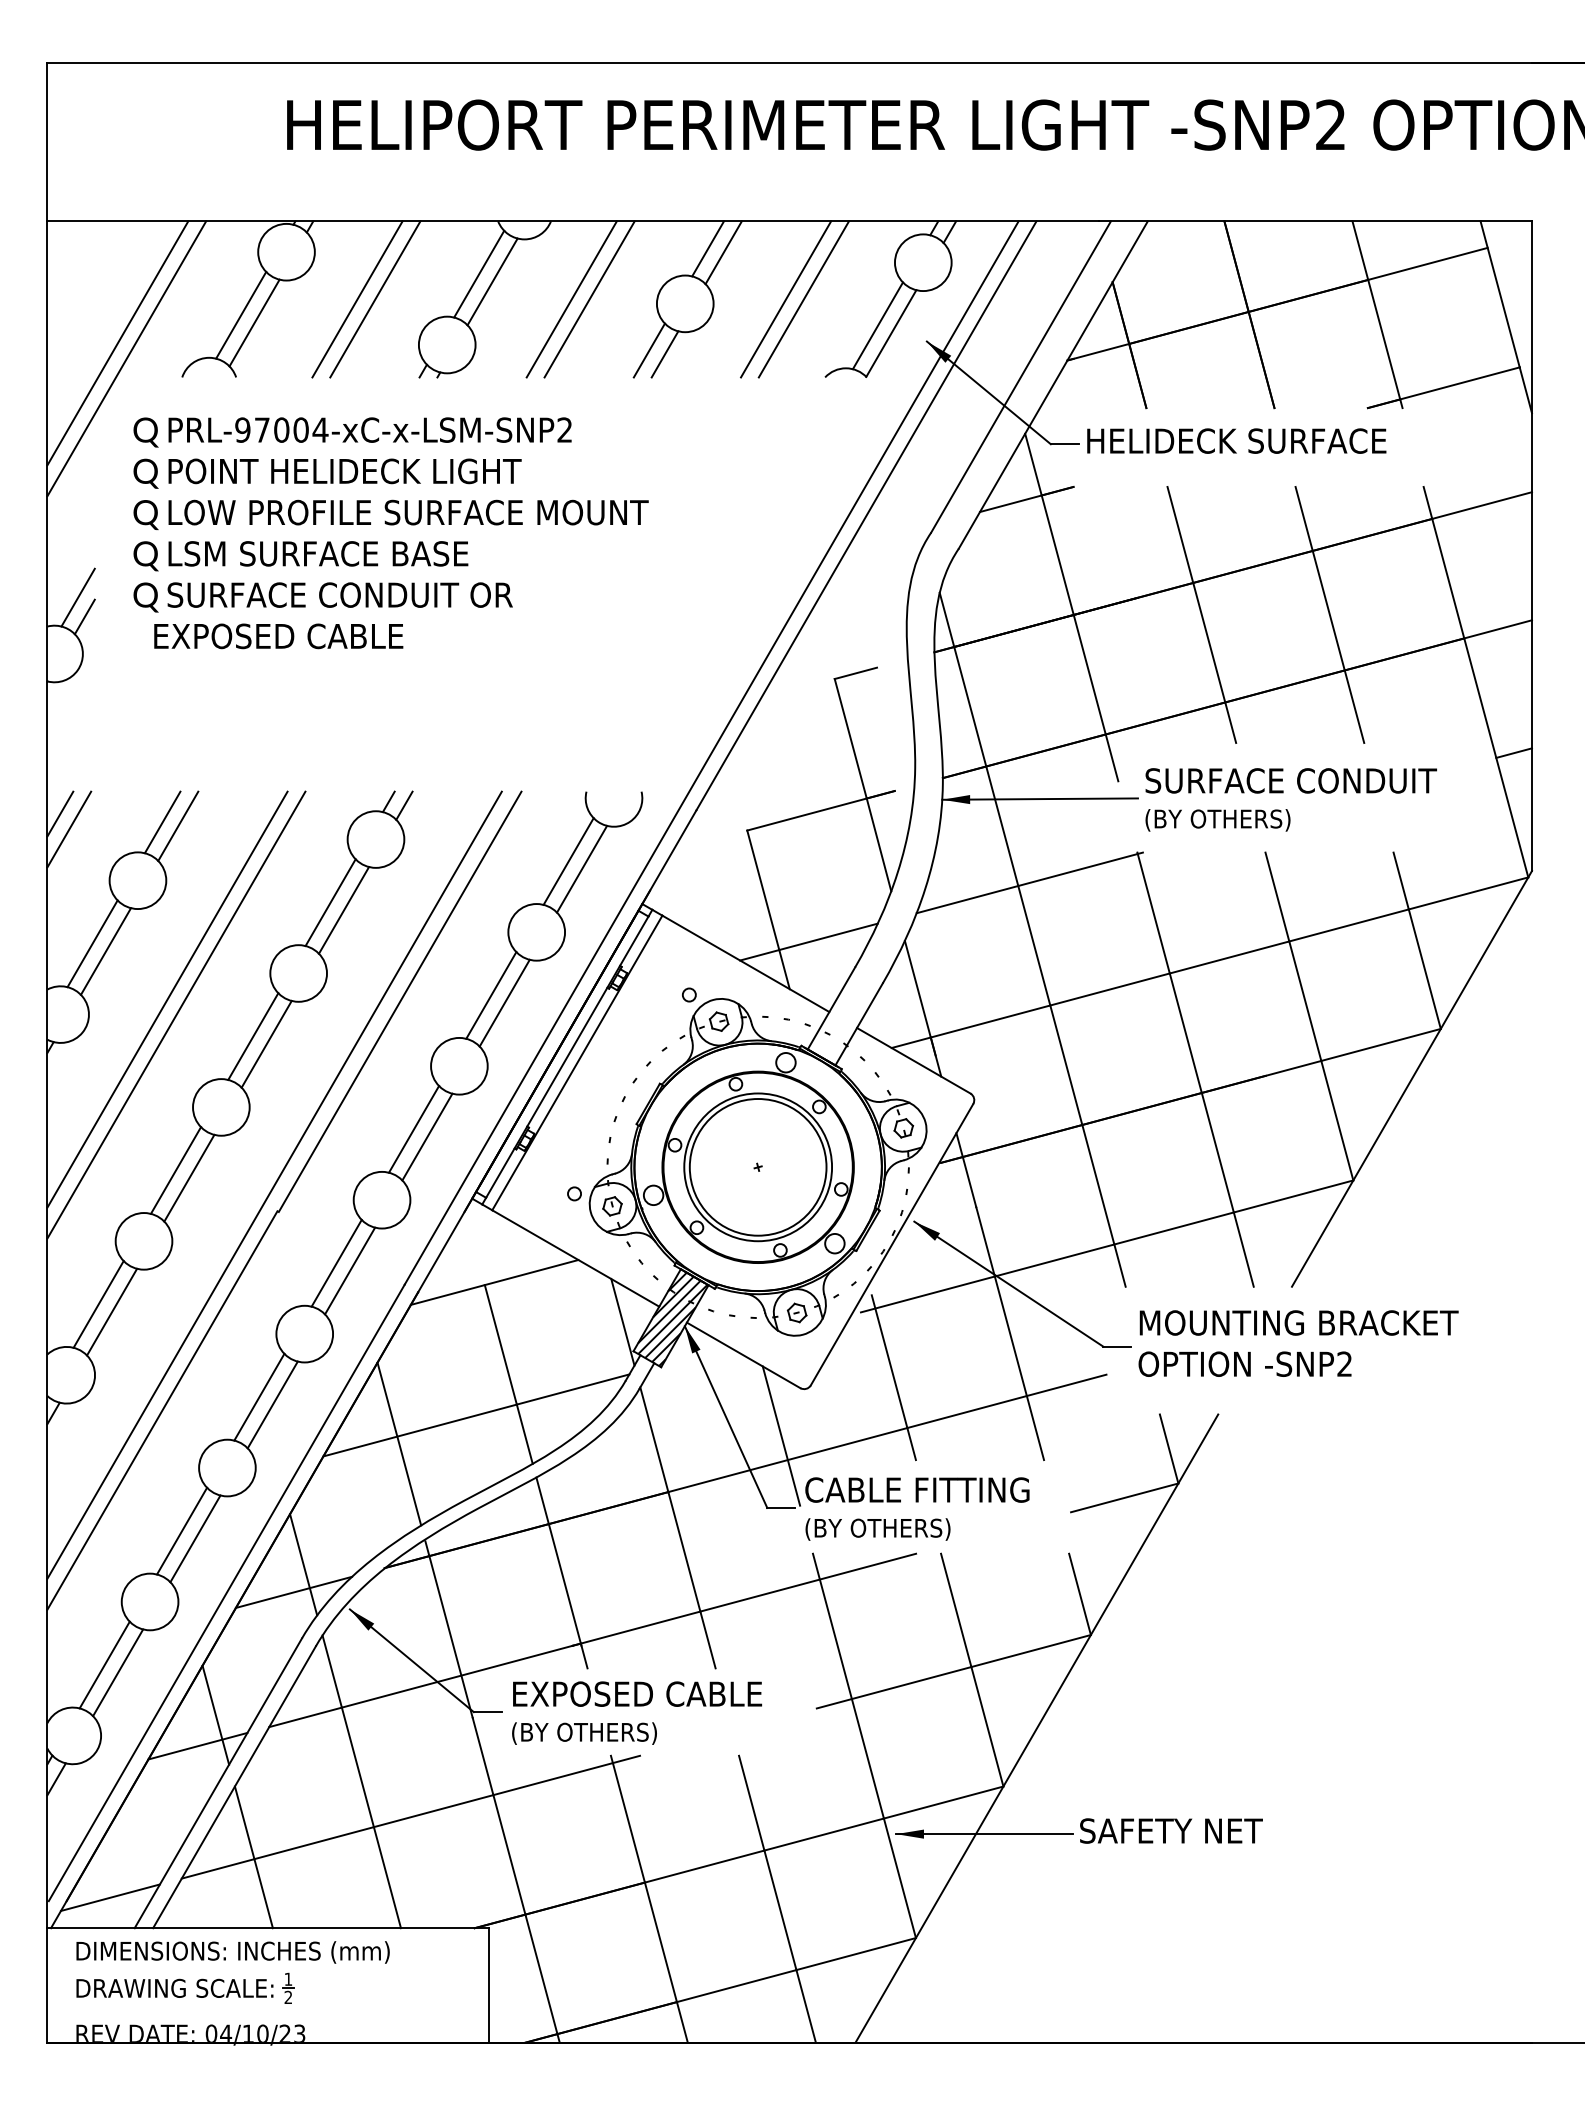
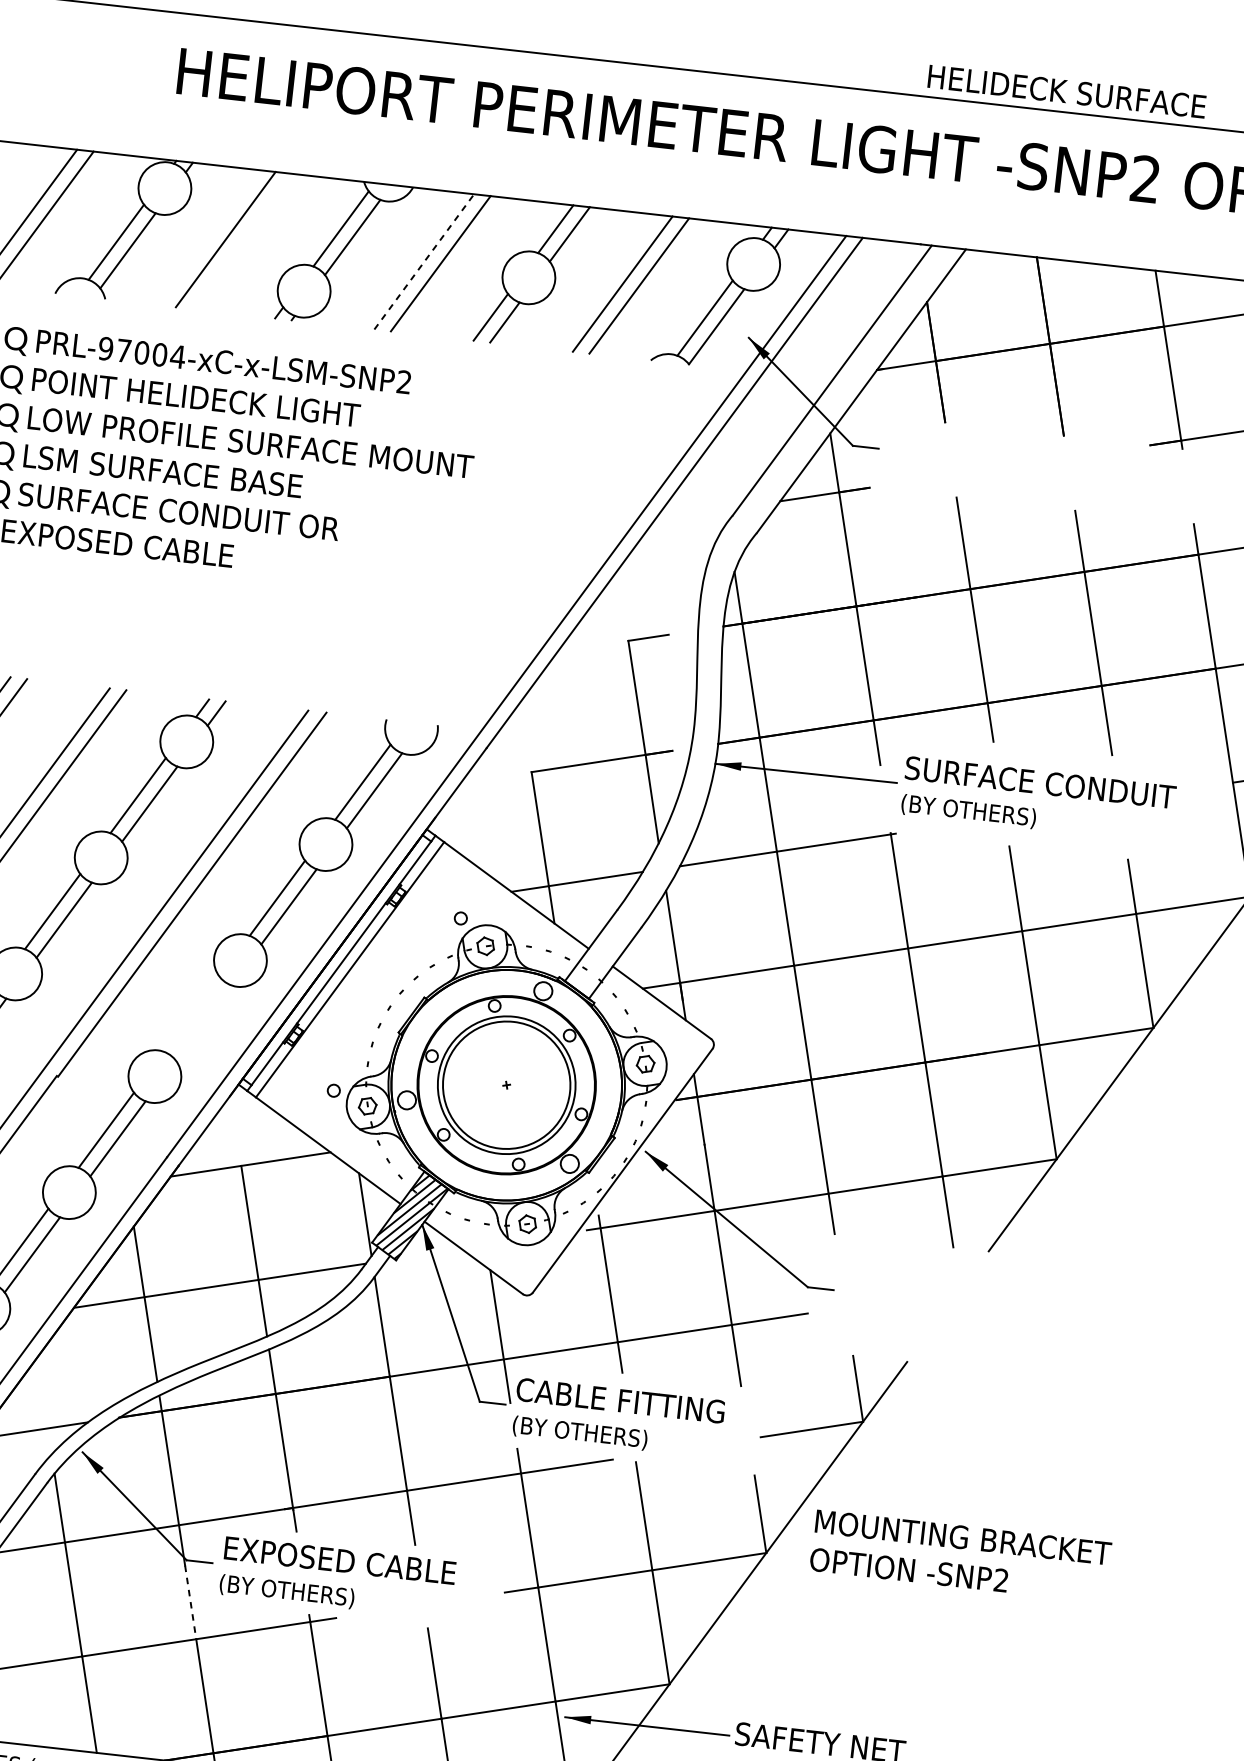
line: (572, 298) -> (425, 261), solid -> dashed
line: (375, 299) -> (242, 241), removed
text: (1236, 440) -> (1066, 91), moved
line: (413, 1129) -> (191, 1014), removed
line: (427, 1136) -> (203, 1022), removed
text: (1298, 1343) -> (960, 1556), moved
line: (303, 1564) -> (44, 1405), removed
line: (483, 1756) -> (191, 1602), solid -> dashed

